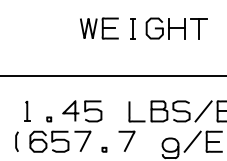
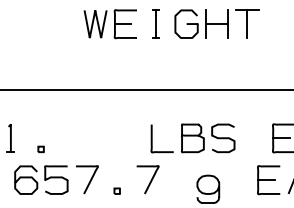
part: (82, 111) -> (86, 138), removed
line: (203, 111) -> (253, 138), removed
line: (192, 141) -> (238, 179), removed

